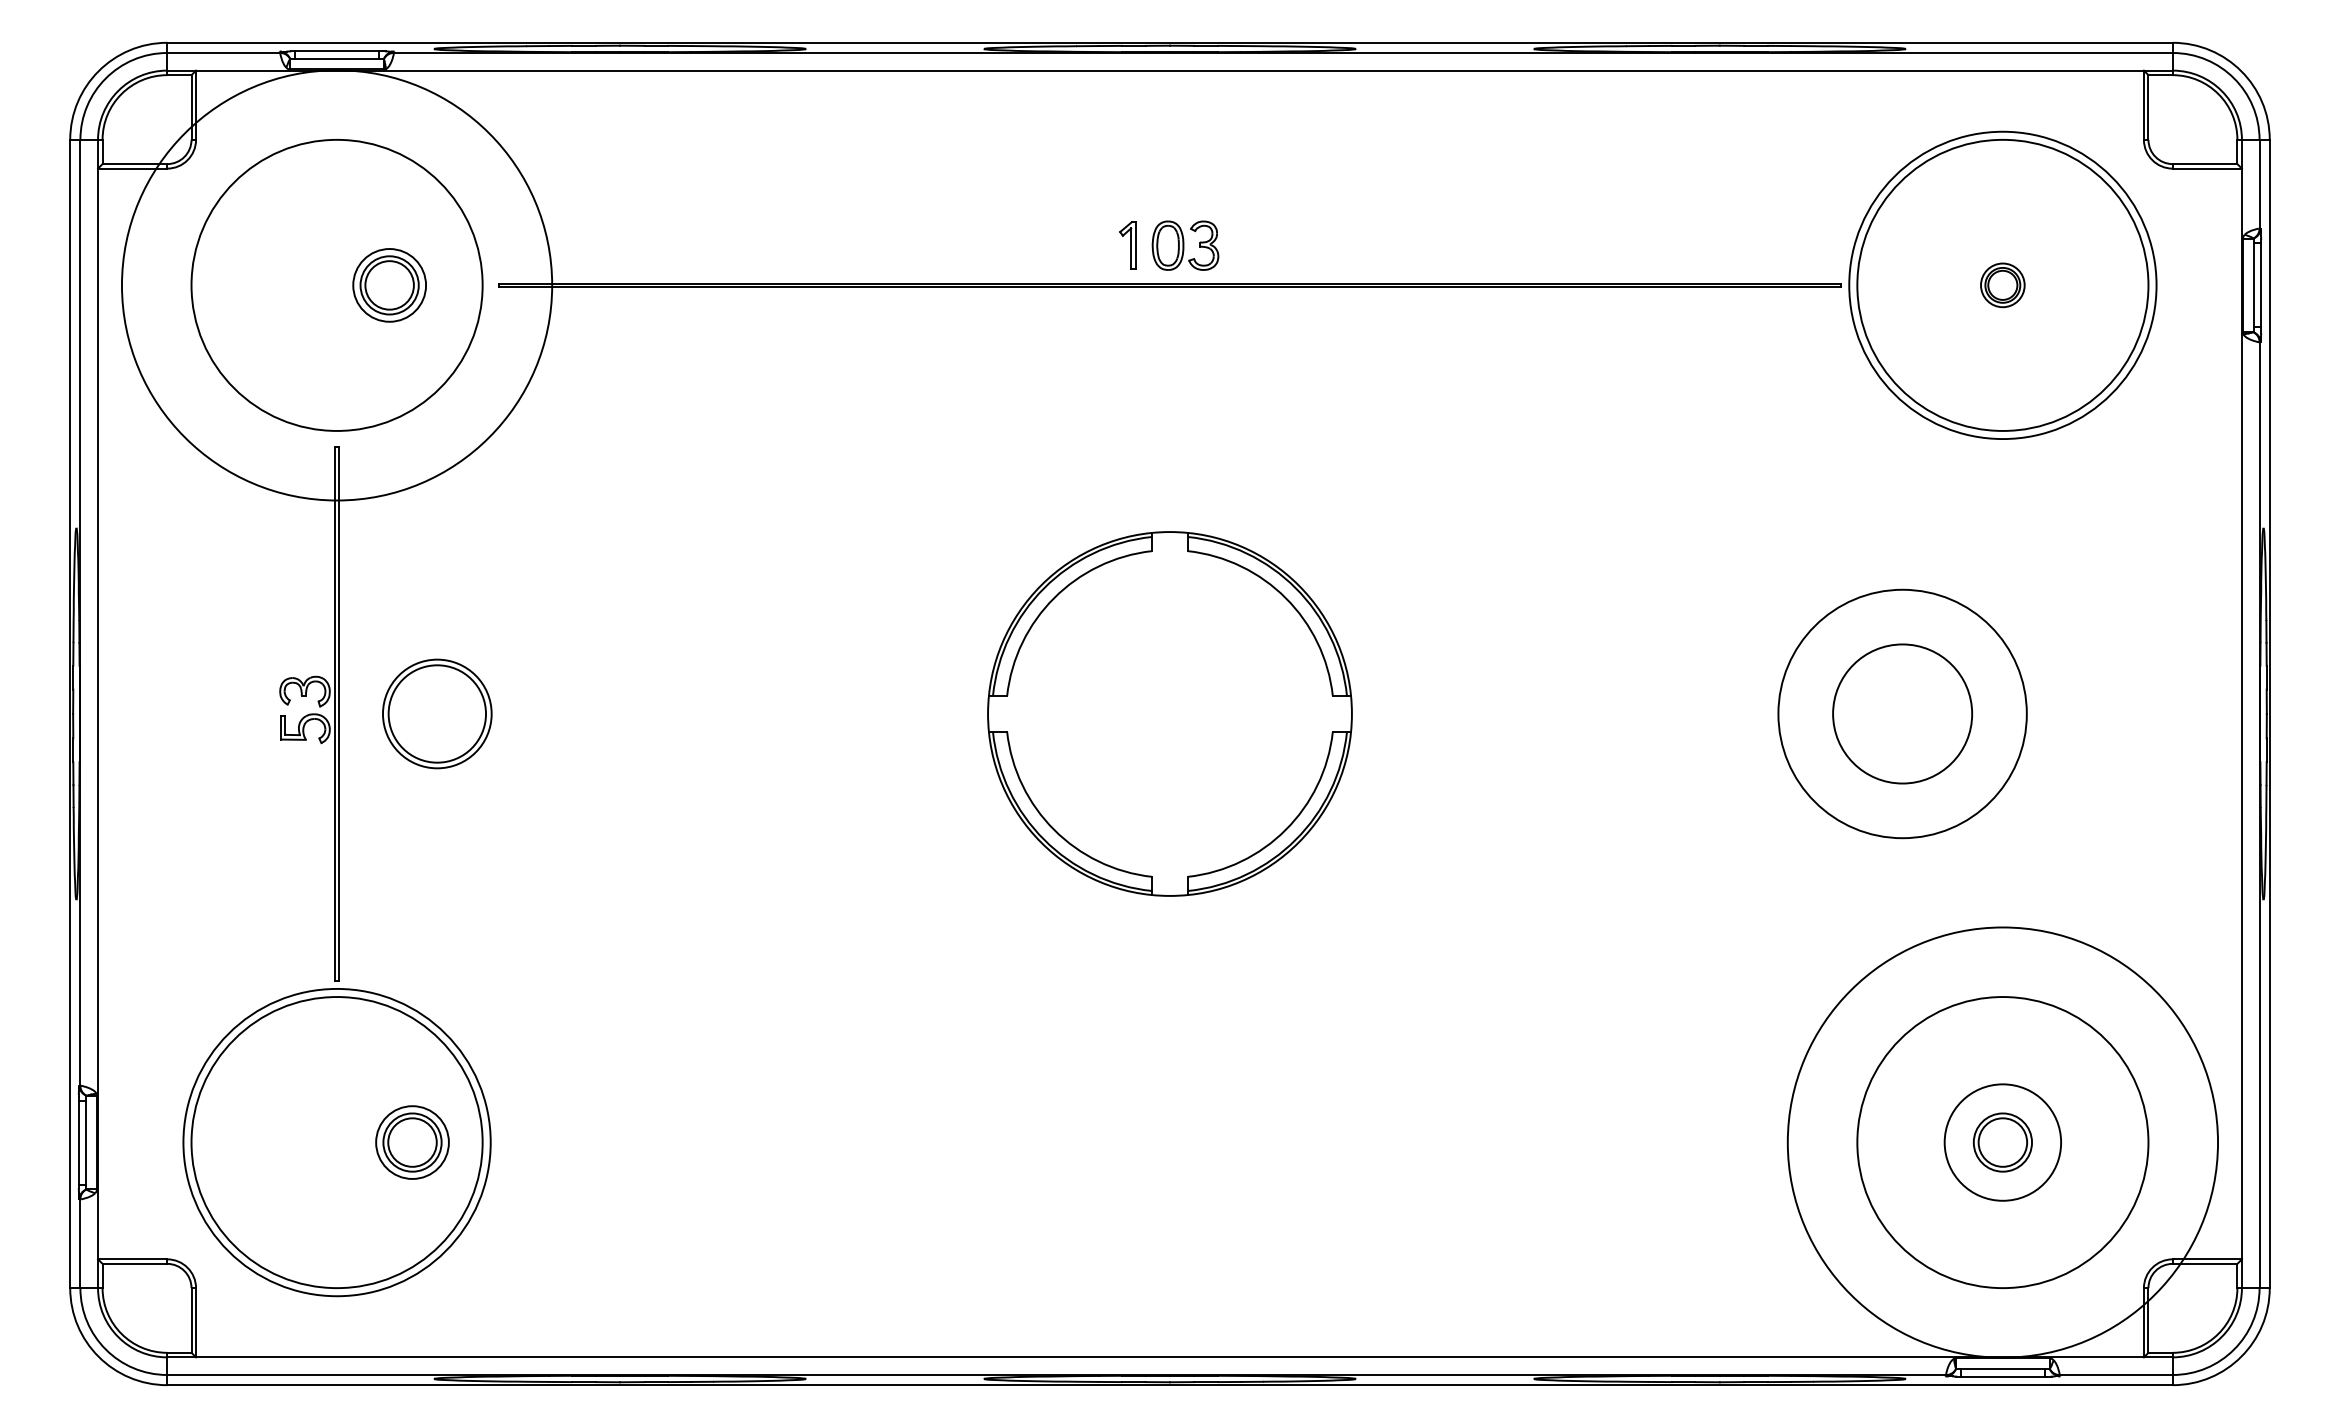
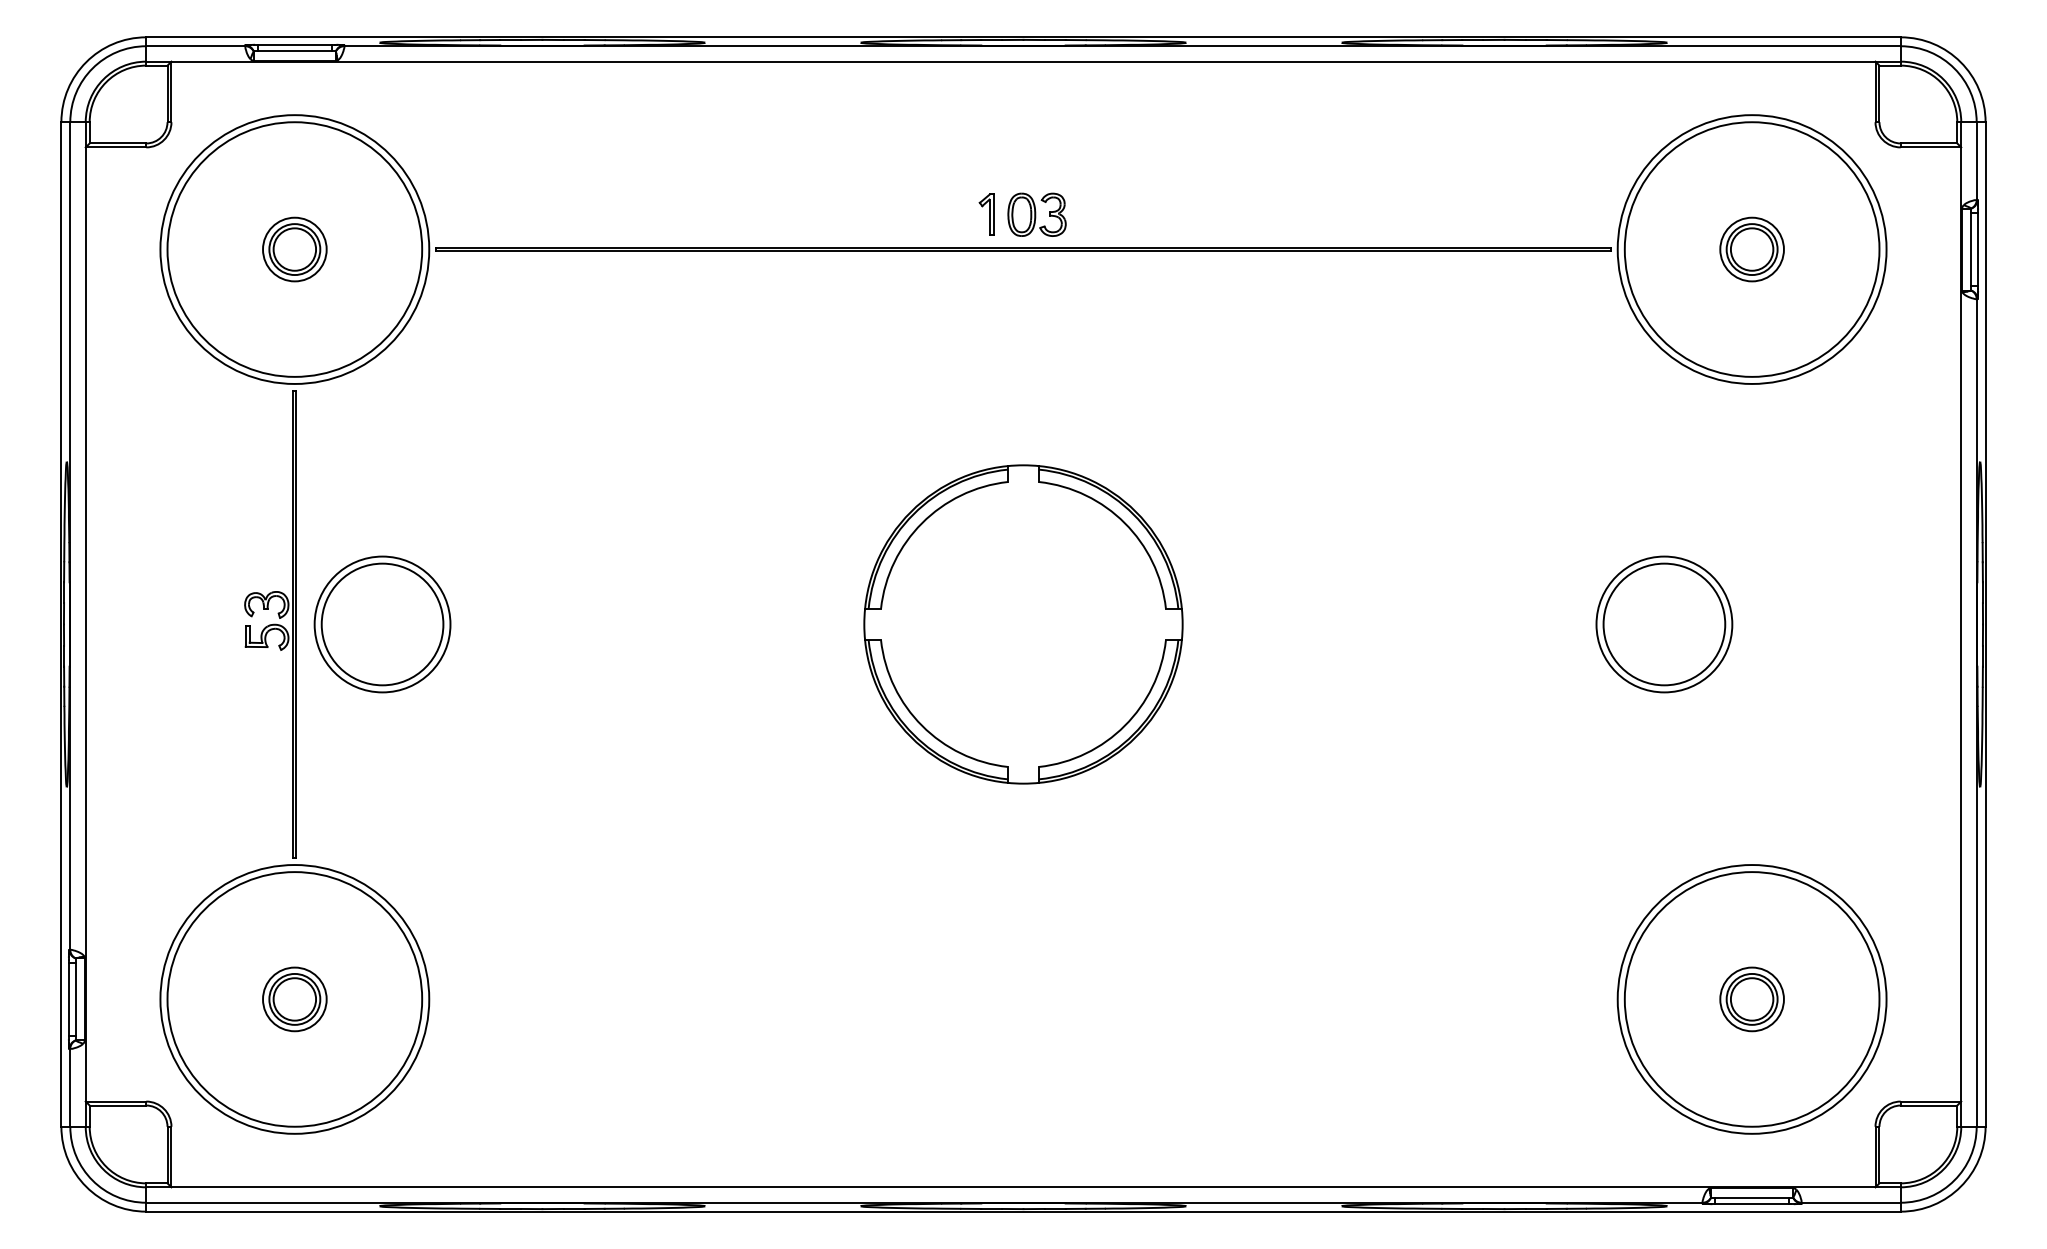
circle: (336, 285) -> (294, 249), size x0.71
part: (389, 285) -> (294, 249), moved
part: (2002, 285) -> (1751, 249), size x1.67
part: (437, 714) -> (382, 624), size x1.43
circle: (1902, 714) -> (1664, 624), size x0.62
part: (412, 1142) -> (294, 999), moved
circle: (2002, 1142) -> (1751, 999), size x0.62
circle: (2002, 1142) -> (1751, 999), size x0.71

